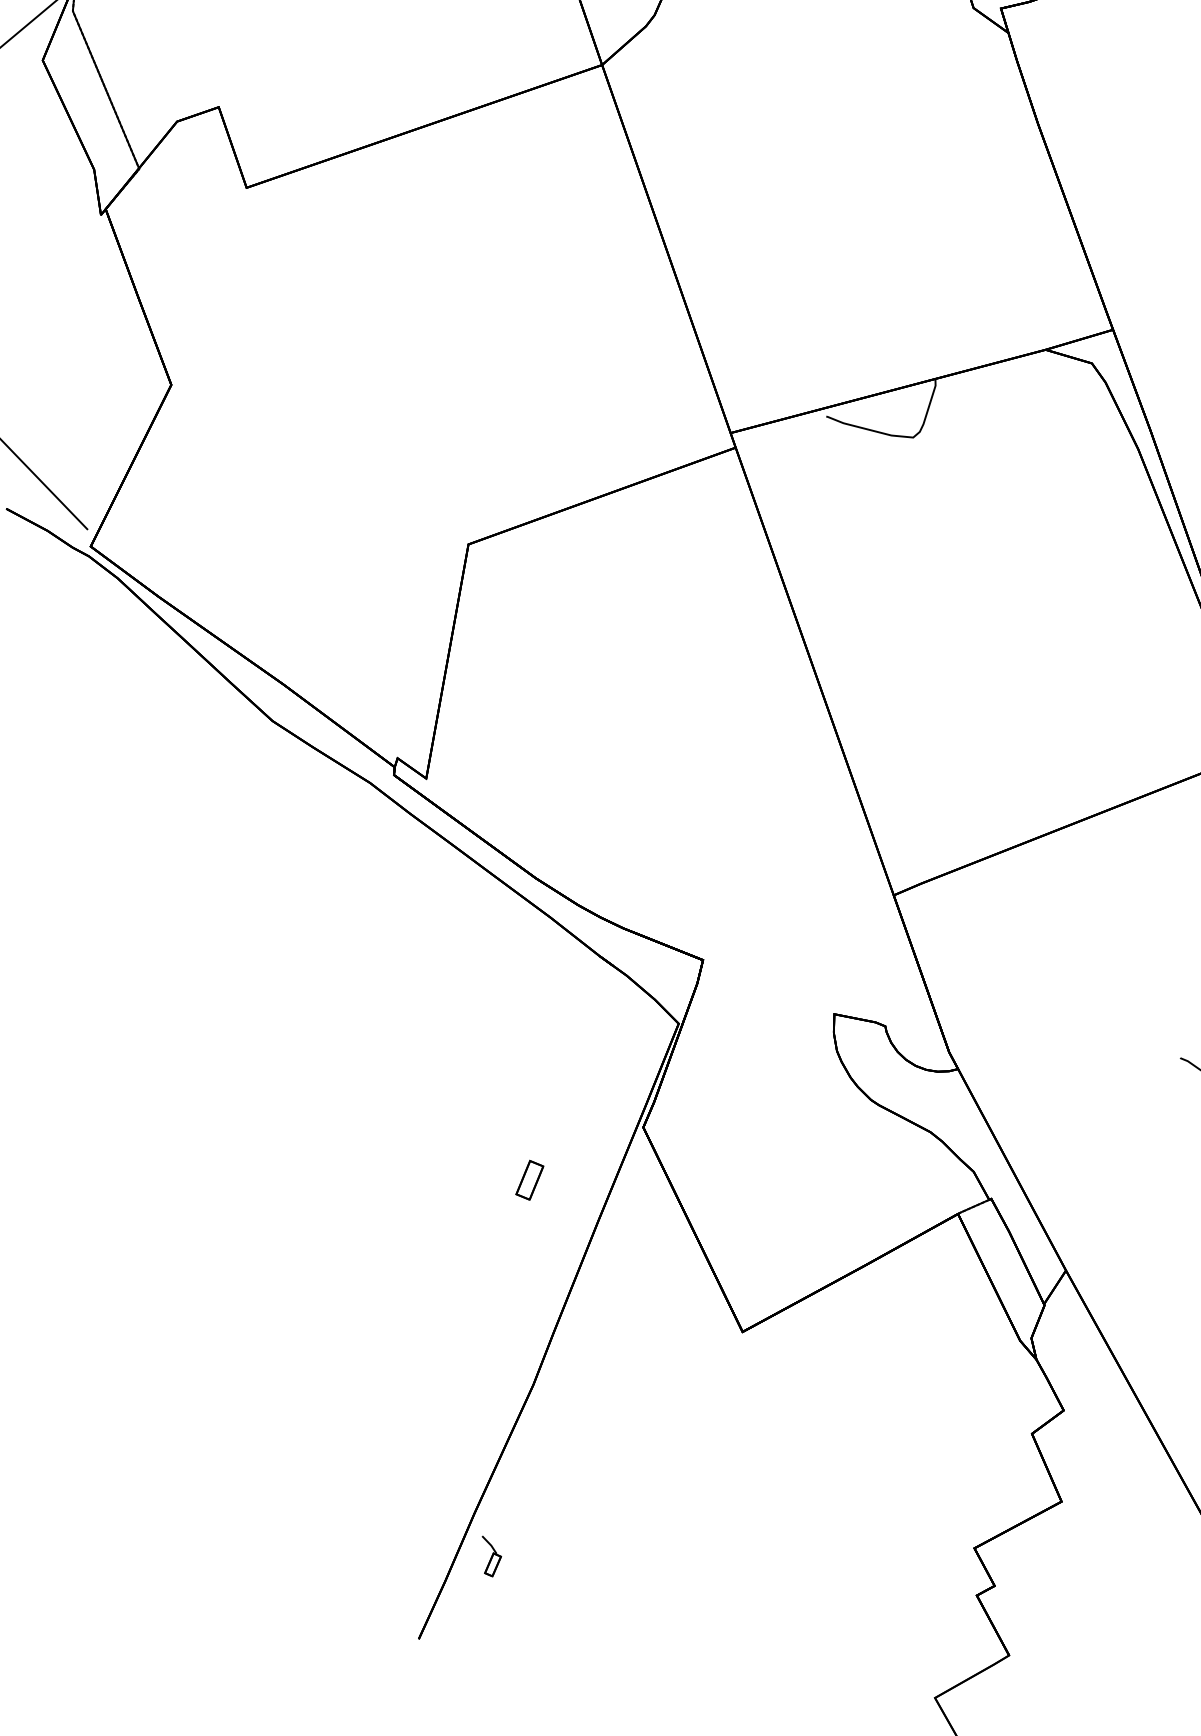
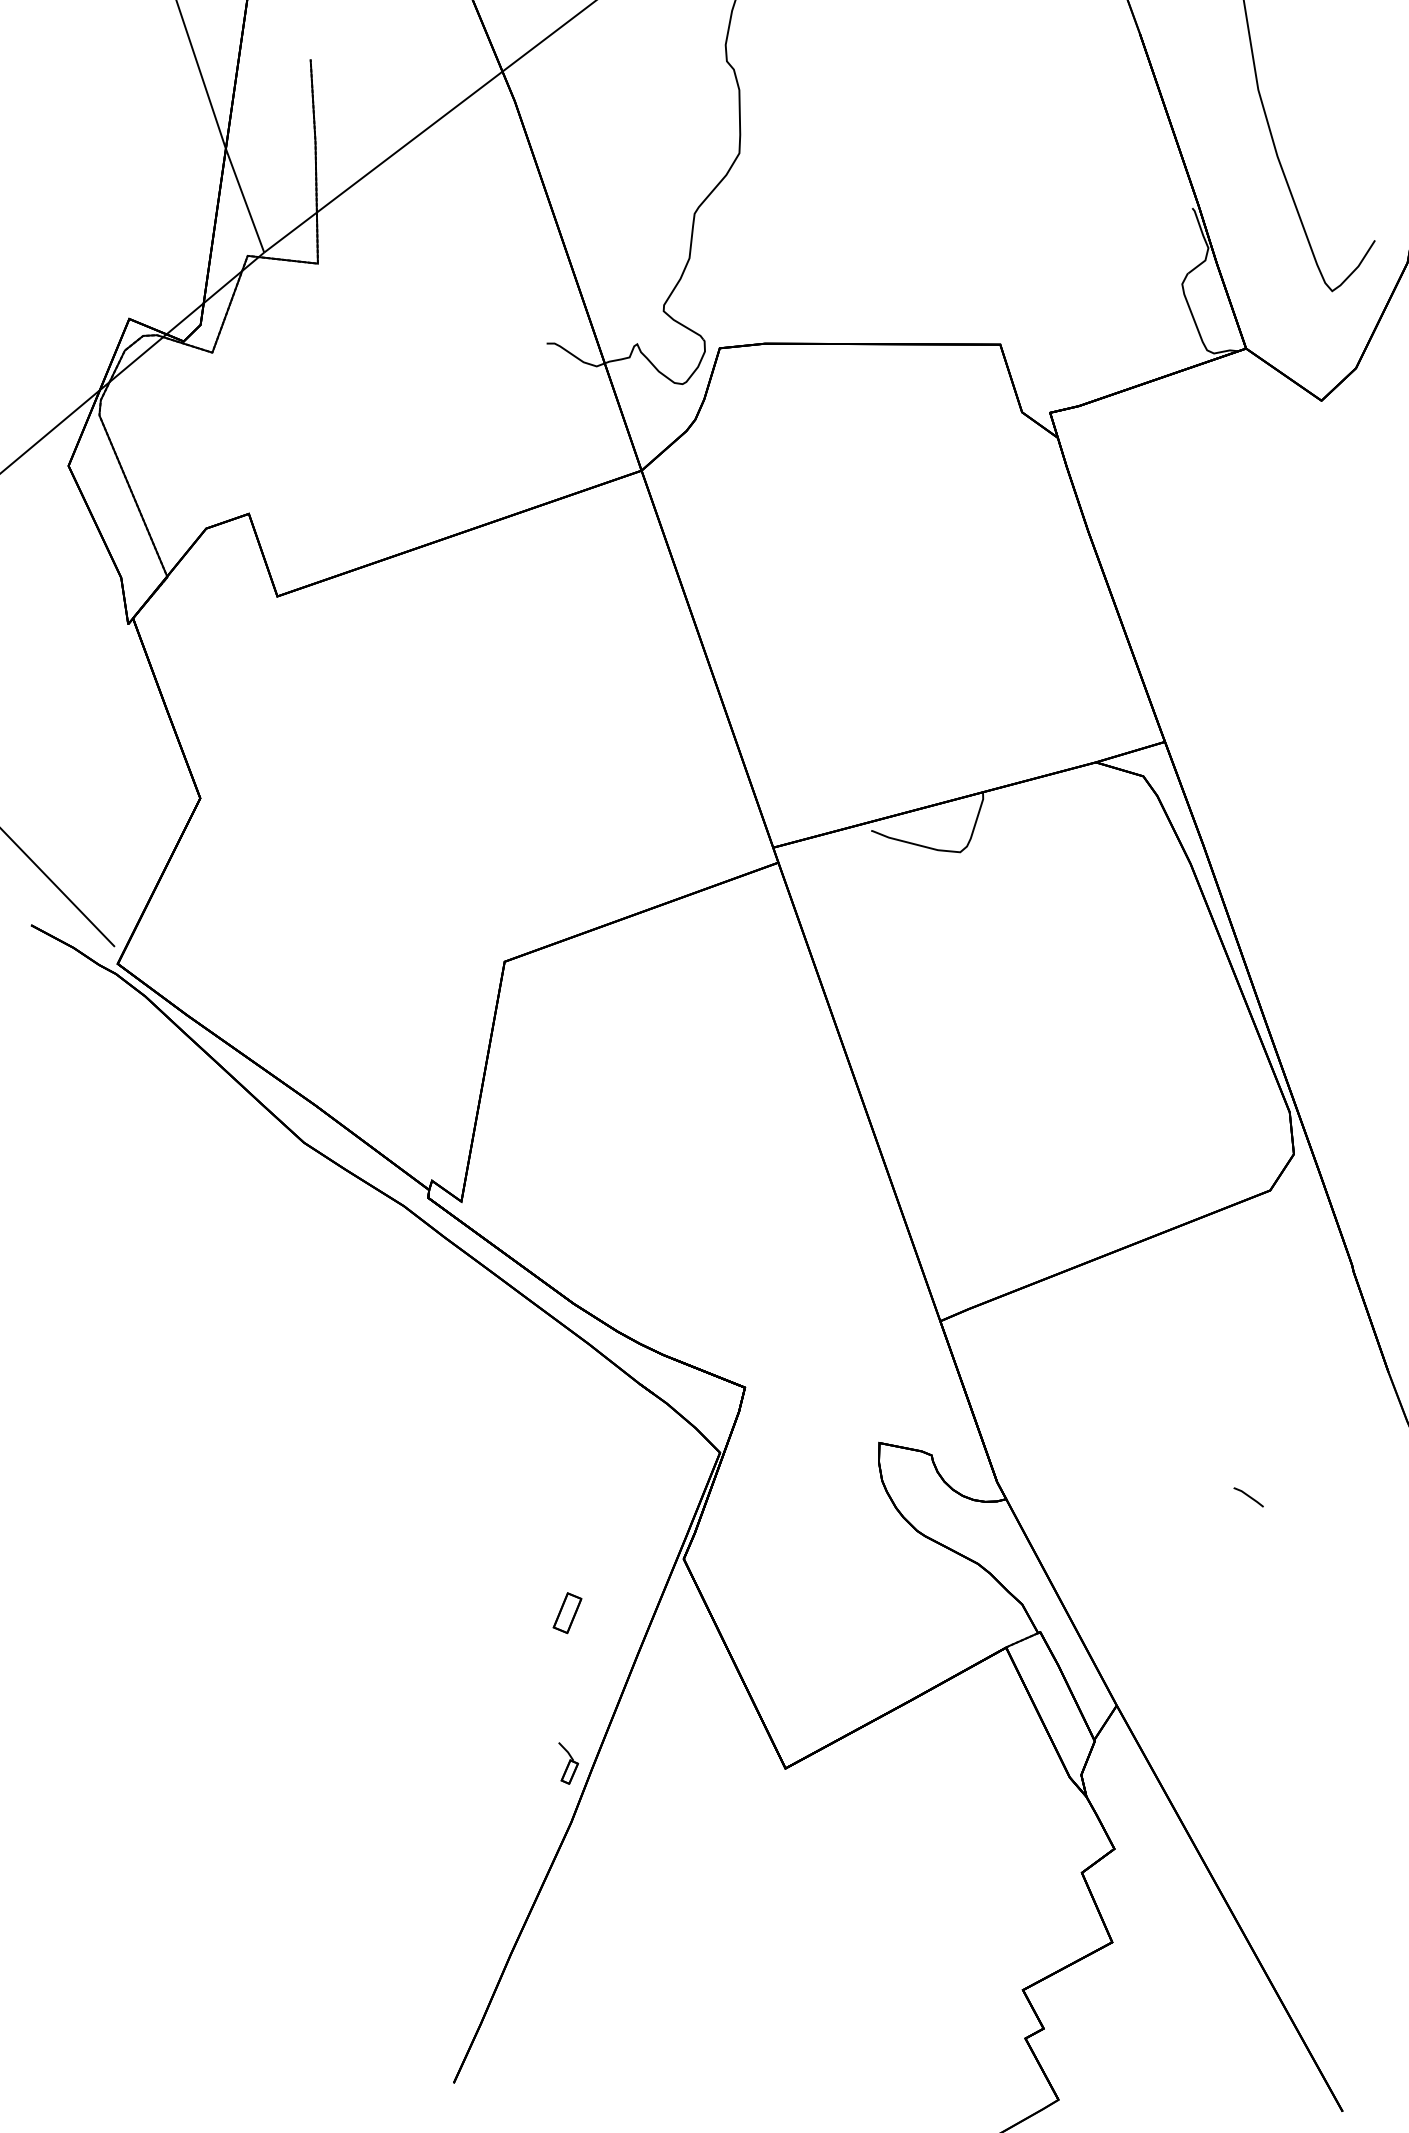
part: (491, 1556) -> (568, 1763), moved

